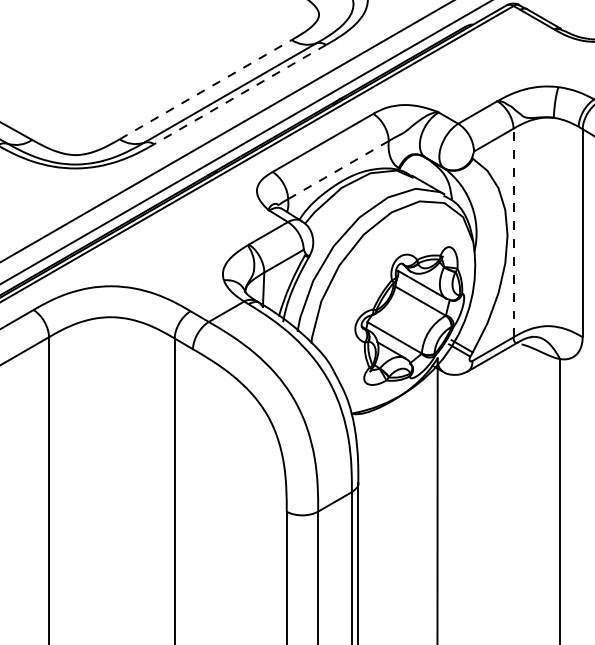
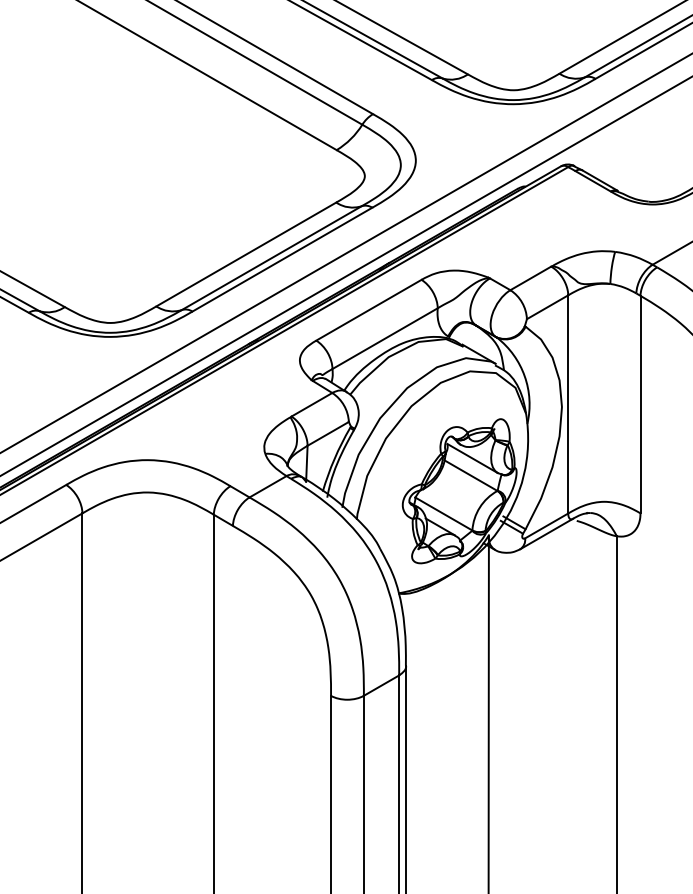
line: (205, 89) -> (246, 254), dashed -> solid
line: (240, 94) -> (282, 259), dashed -> solid
line: (338, 169) -> (385, 338), dashed -> solid
line: (513, 232) -> (568, 403), dashed -> solid

